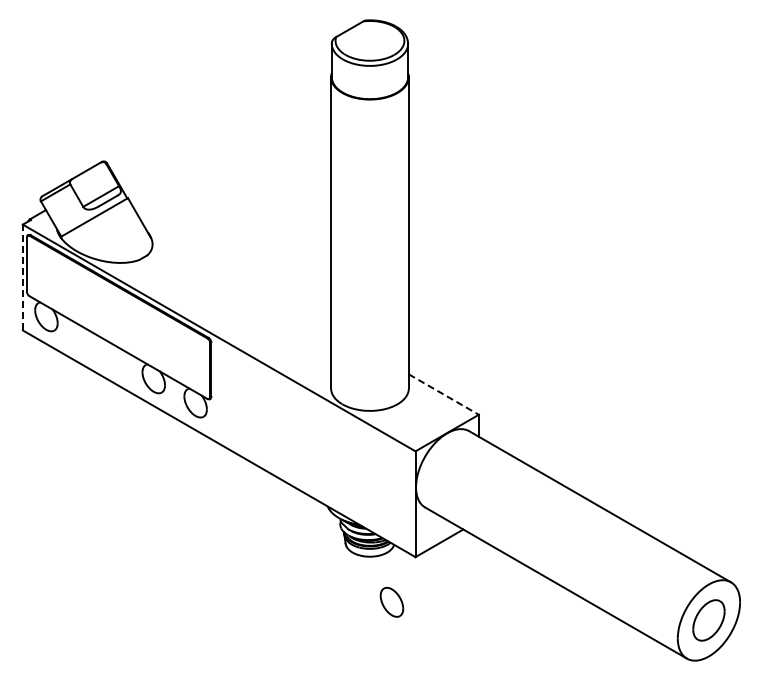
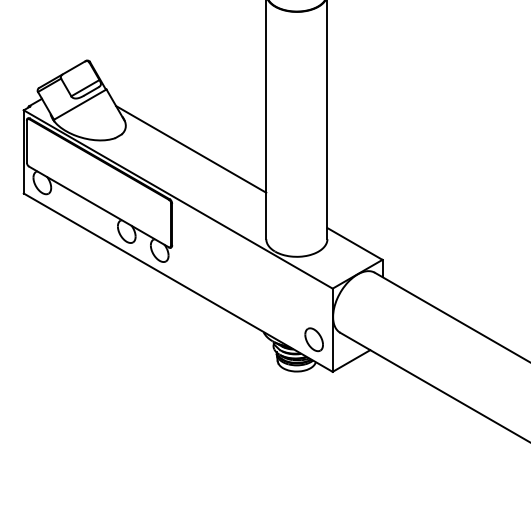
line: (235, 274) -> (191, 149), added
line: (22, 277) -> (23, 151), dashed -> solid
line: (444, 394) -> (355, 243), dashed -> solid
part: (391, 601) -> (313, 339), moved

